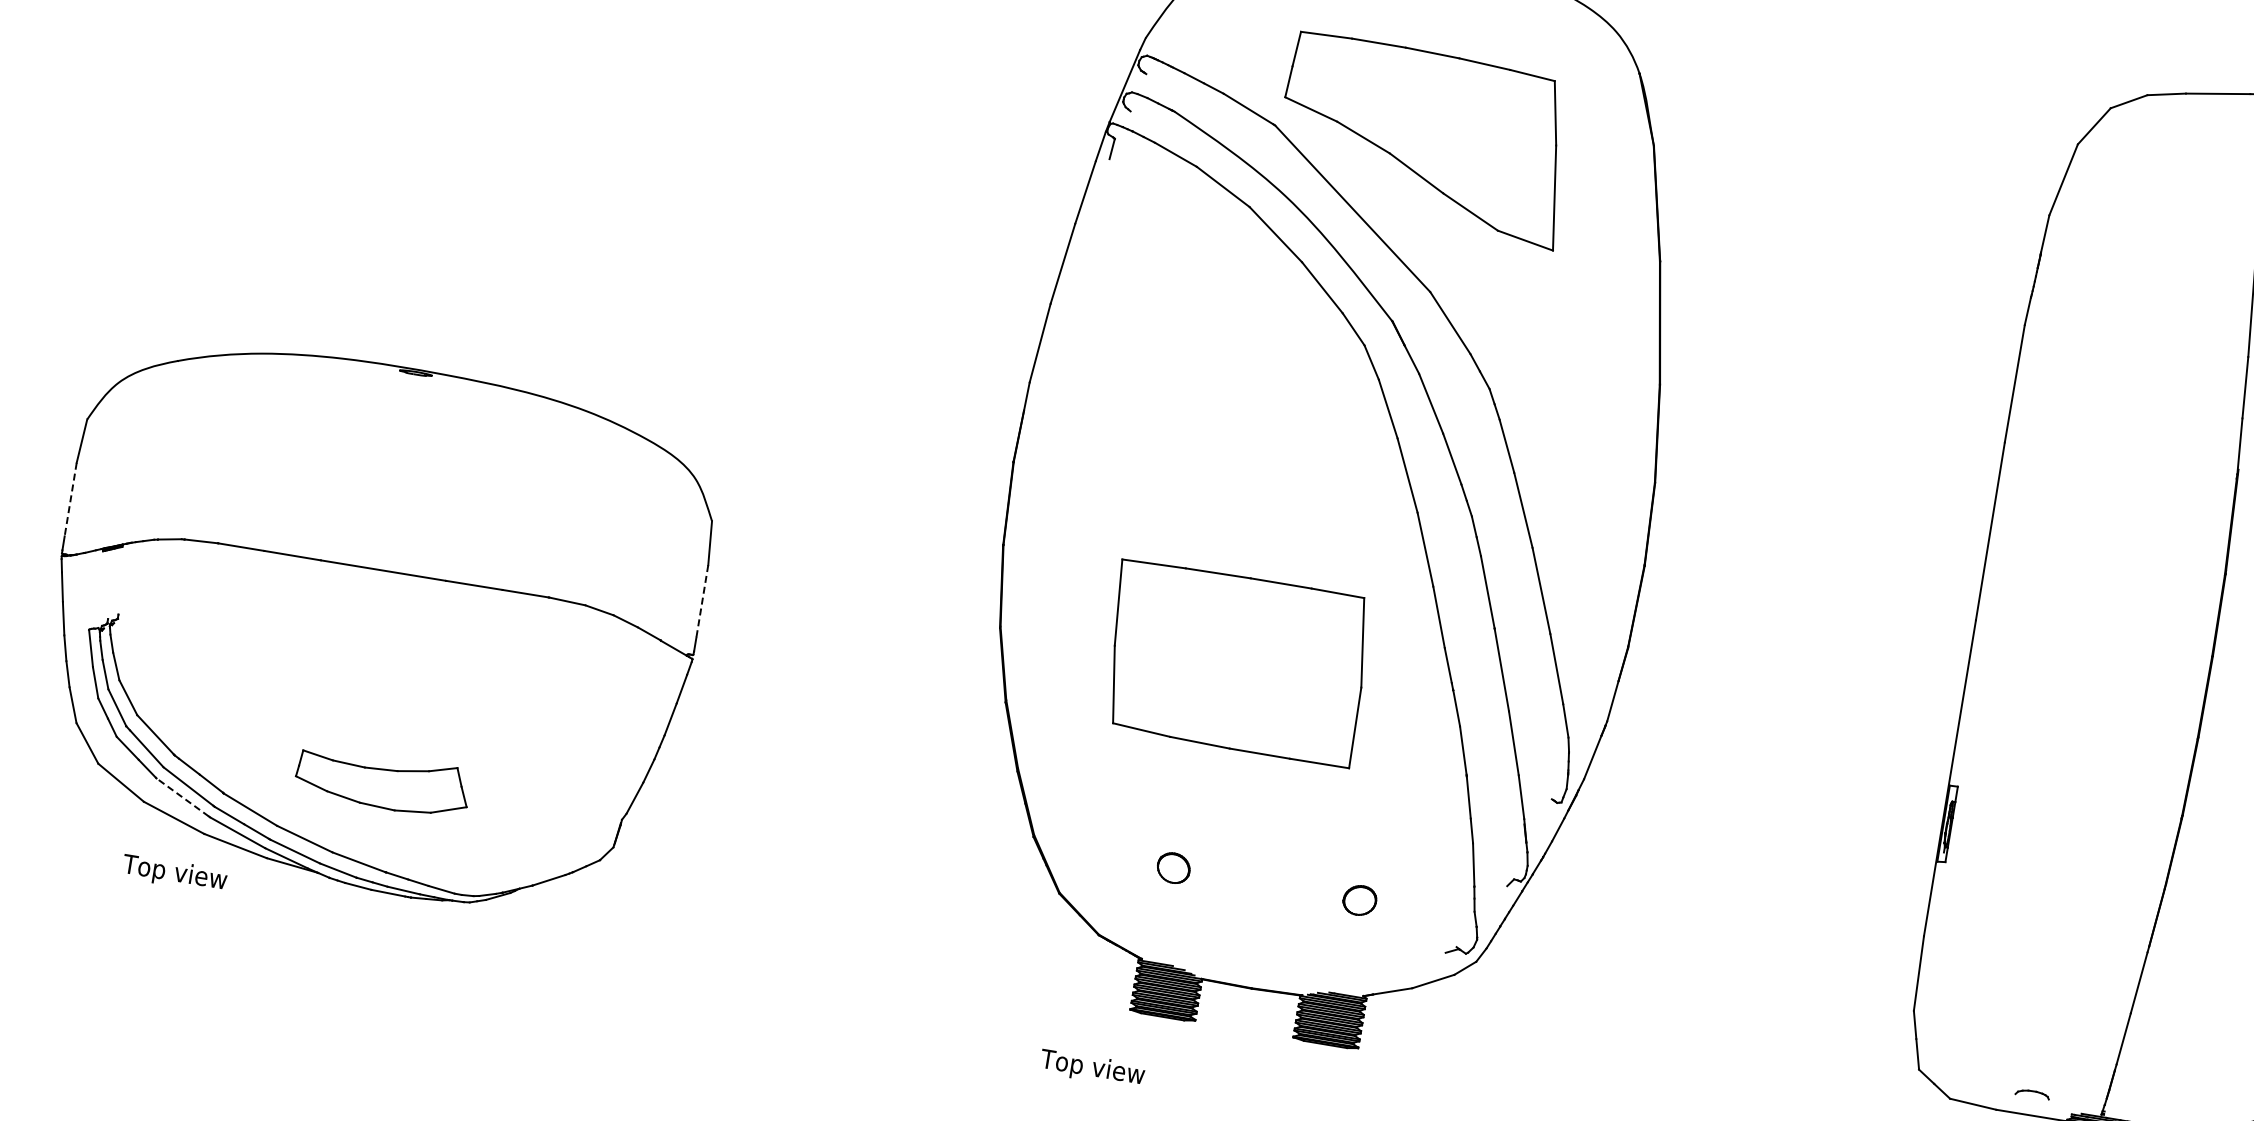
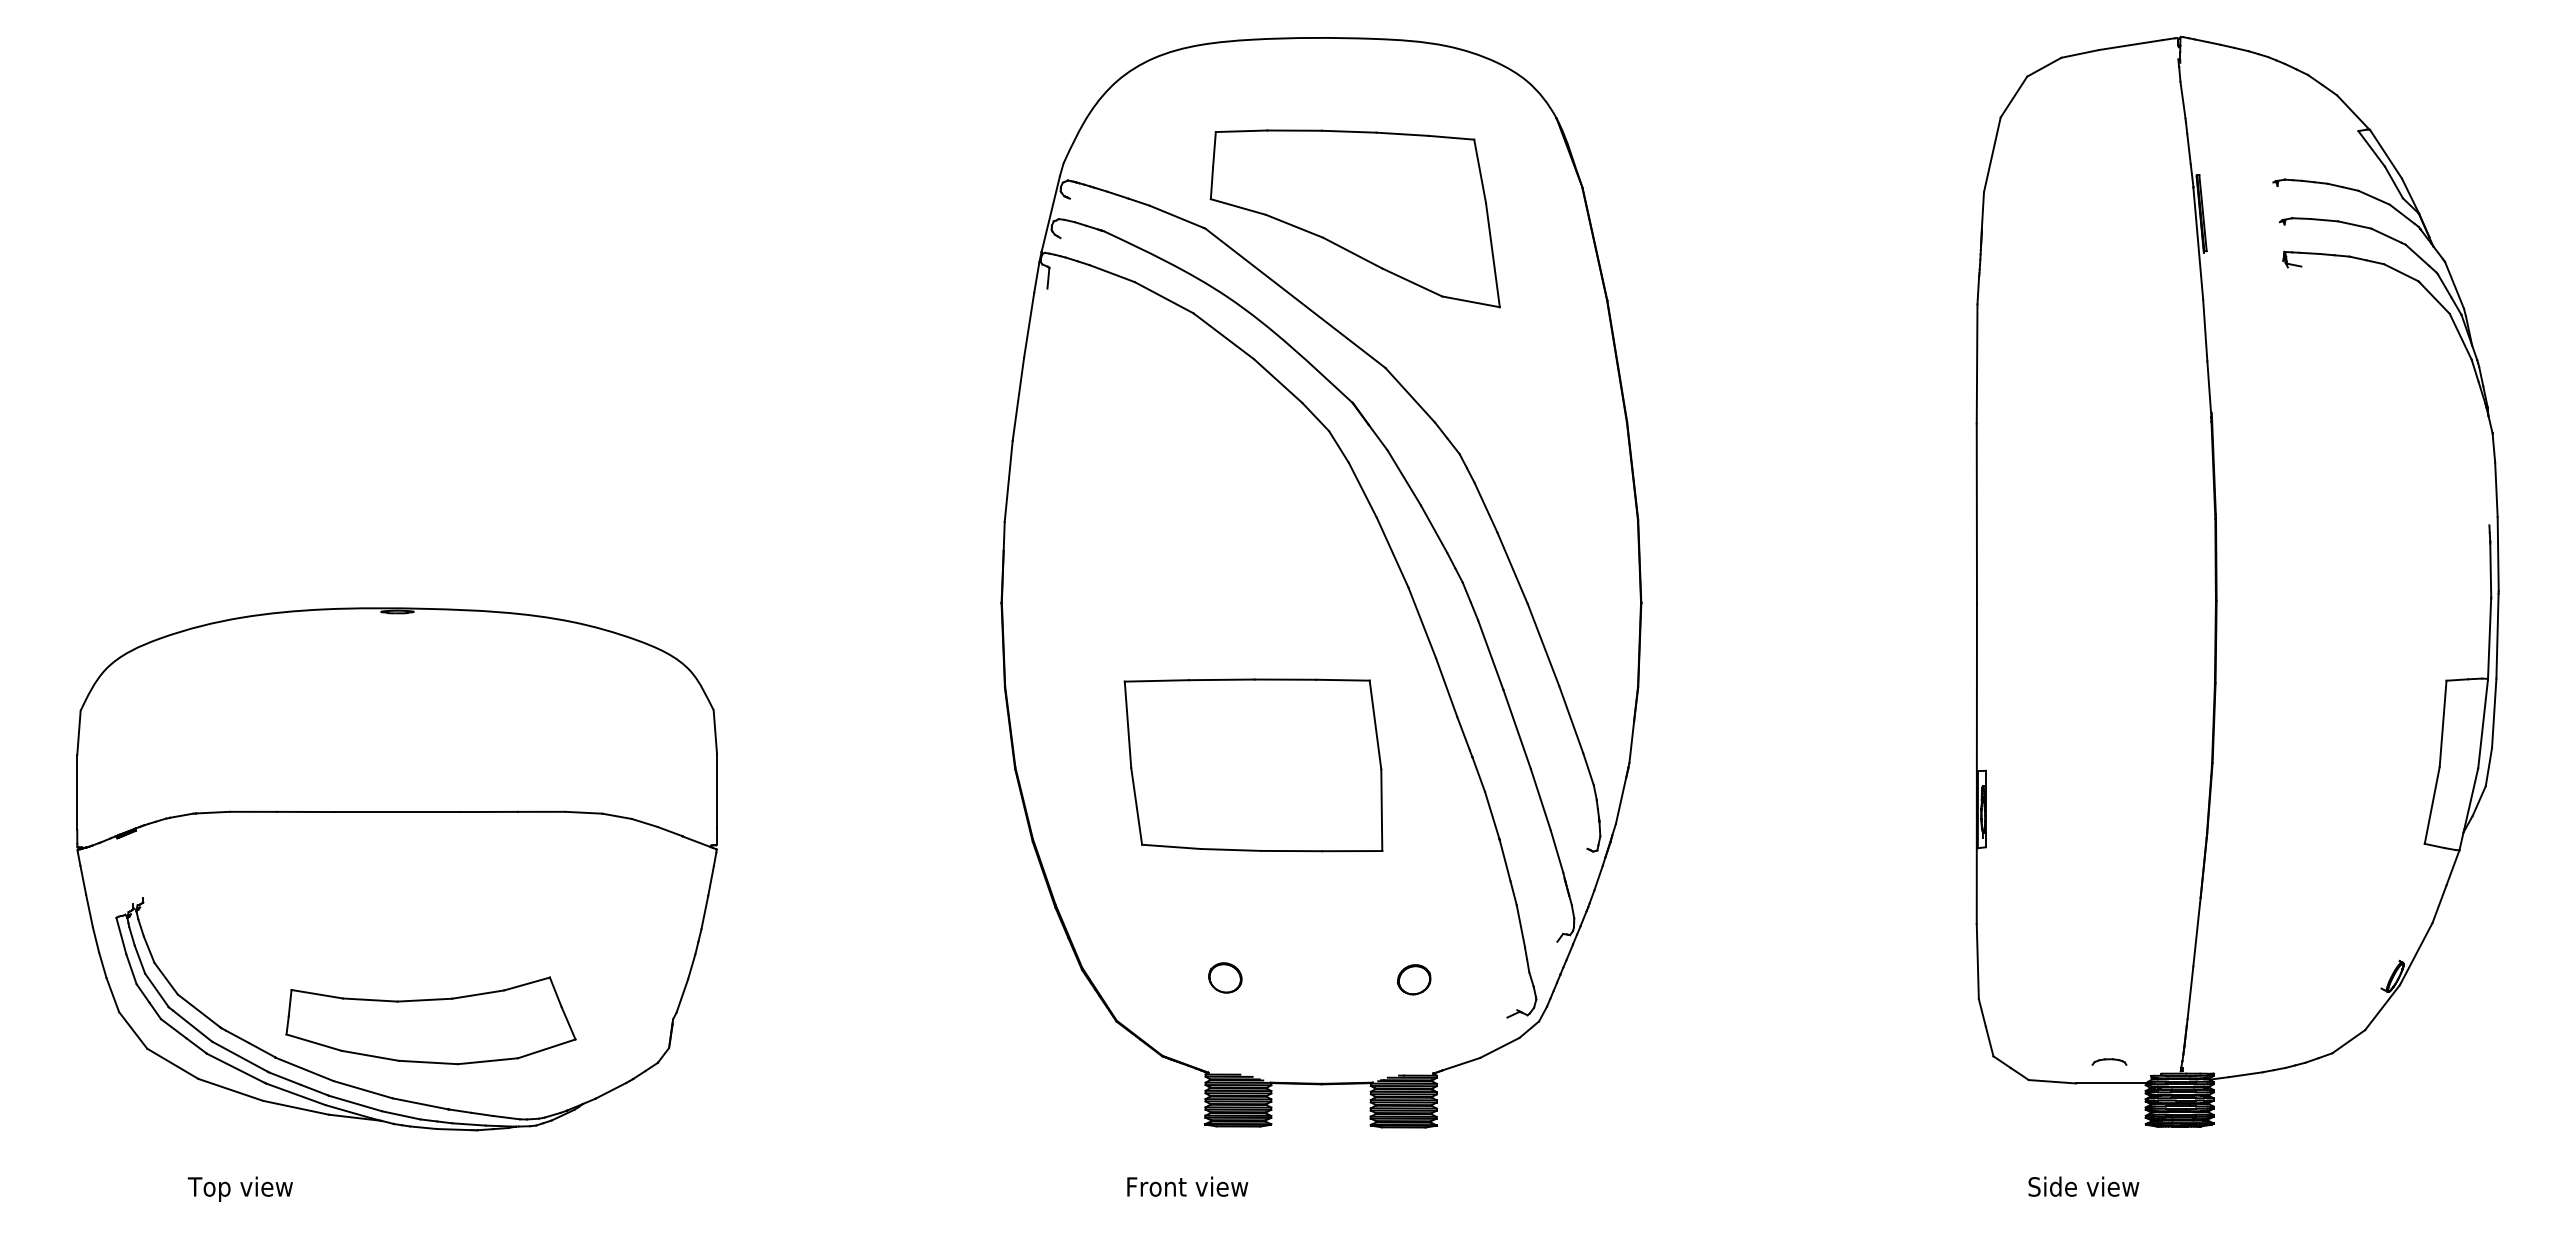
line: (70, 499) -> (77, 792), dashed -> solid
line: (702, 601) -> (717, 790), dashed -> solid
part: (382, 781) -> (430, 1020), size x1.67
line: (182, 797) -> (235, 1068), dashed -> solid
text: (173, 873) -> (239, 1188), moved
text: (1101, 1069) -> (1186, 1188), Top view -> Front view

